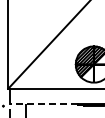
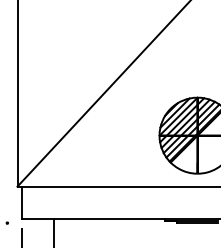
line: (43, 104) -> (91, 219), dashed -> solid

